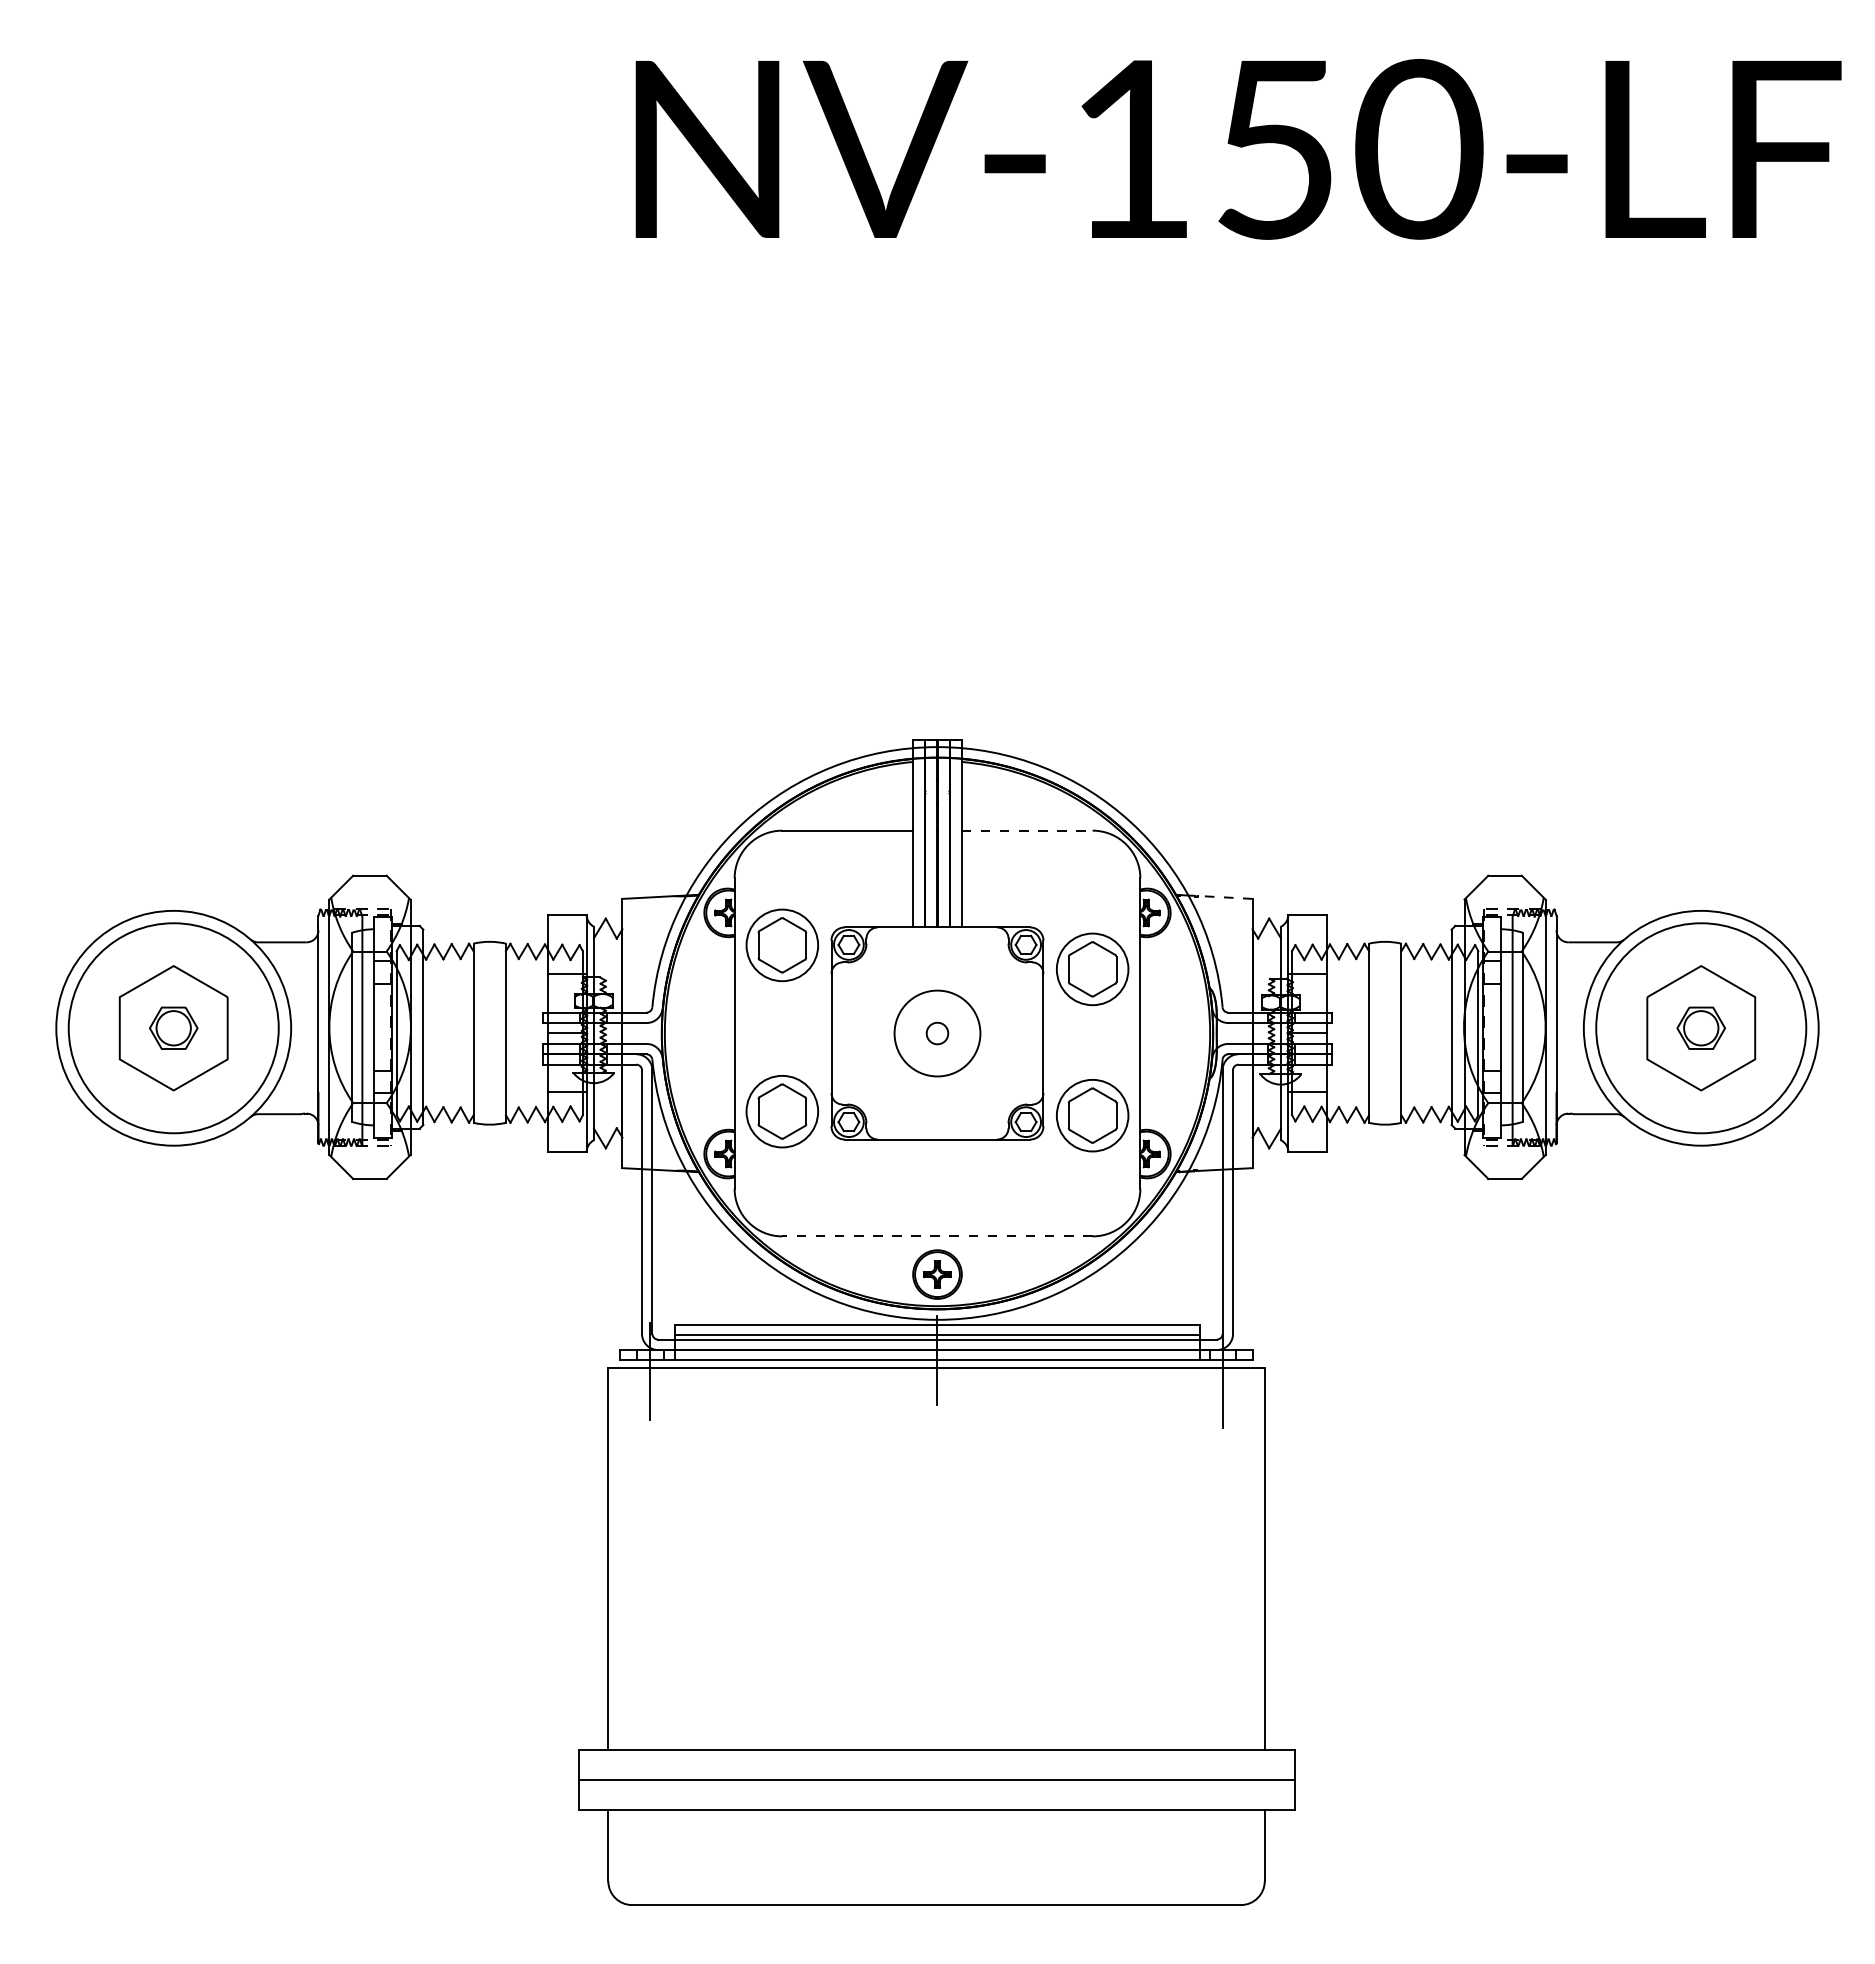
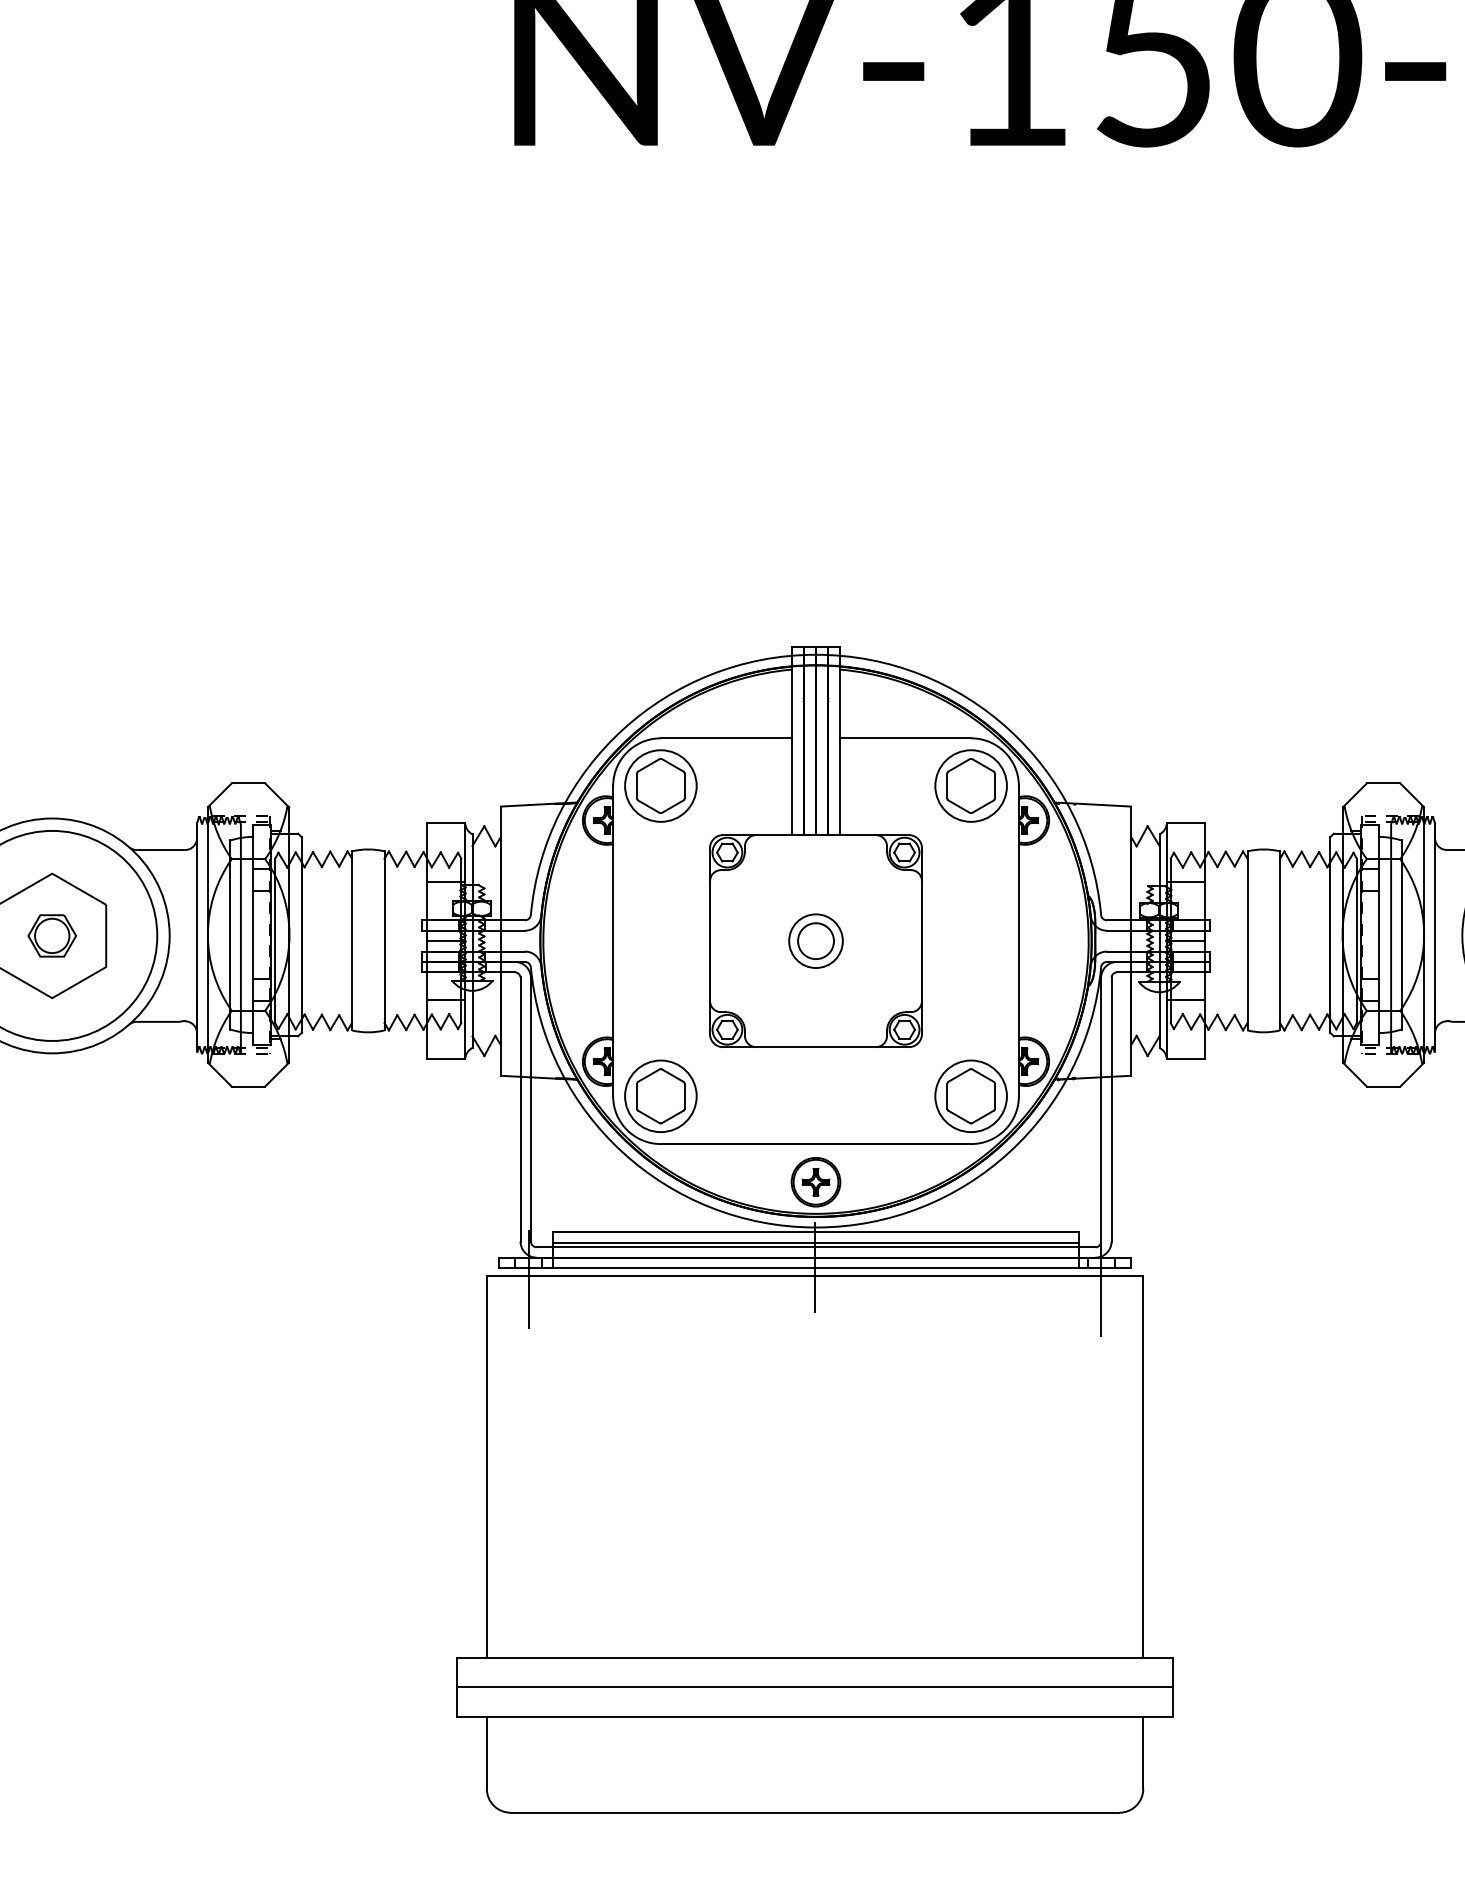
line: (1027, 830) -> (906, 738), dashed -> solid
line: (1224, 897) -> (1103, 805), dashed -> solid
part: (781, 945) -> (660, 786), moved
part: (1092, 969) -> (971, 786), moved
circle: (937, 1033) -> (816, 941), size x0.62
circle: (937, 1033) -> (816, 941), size x1.67
part: (781, 1111) -> (660, 1096), moved
part: (1092, 1115) -> (971, 1096), moved
line: (937, 1236) -> (816, 1144), dashed -> solid

